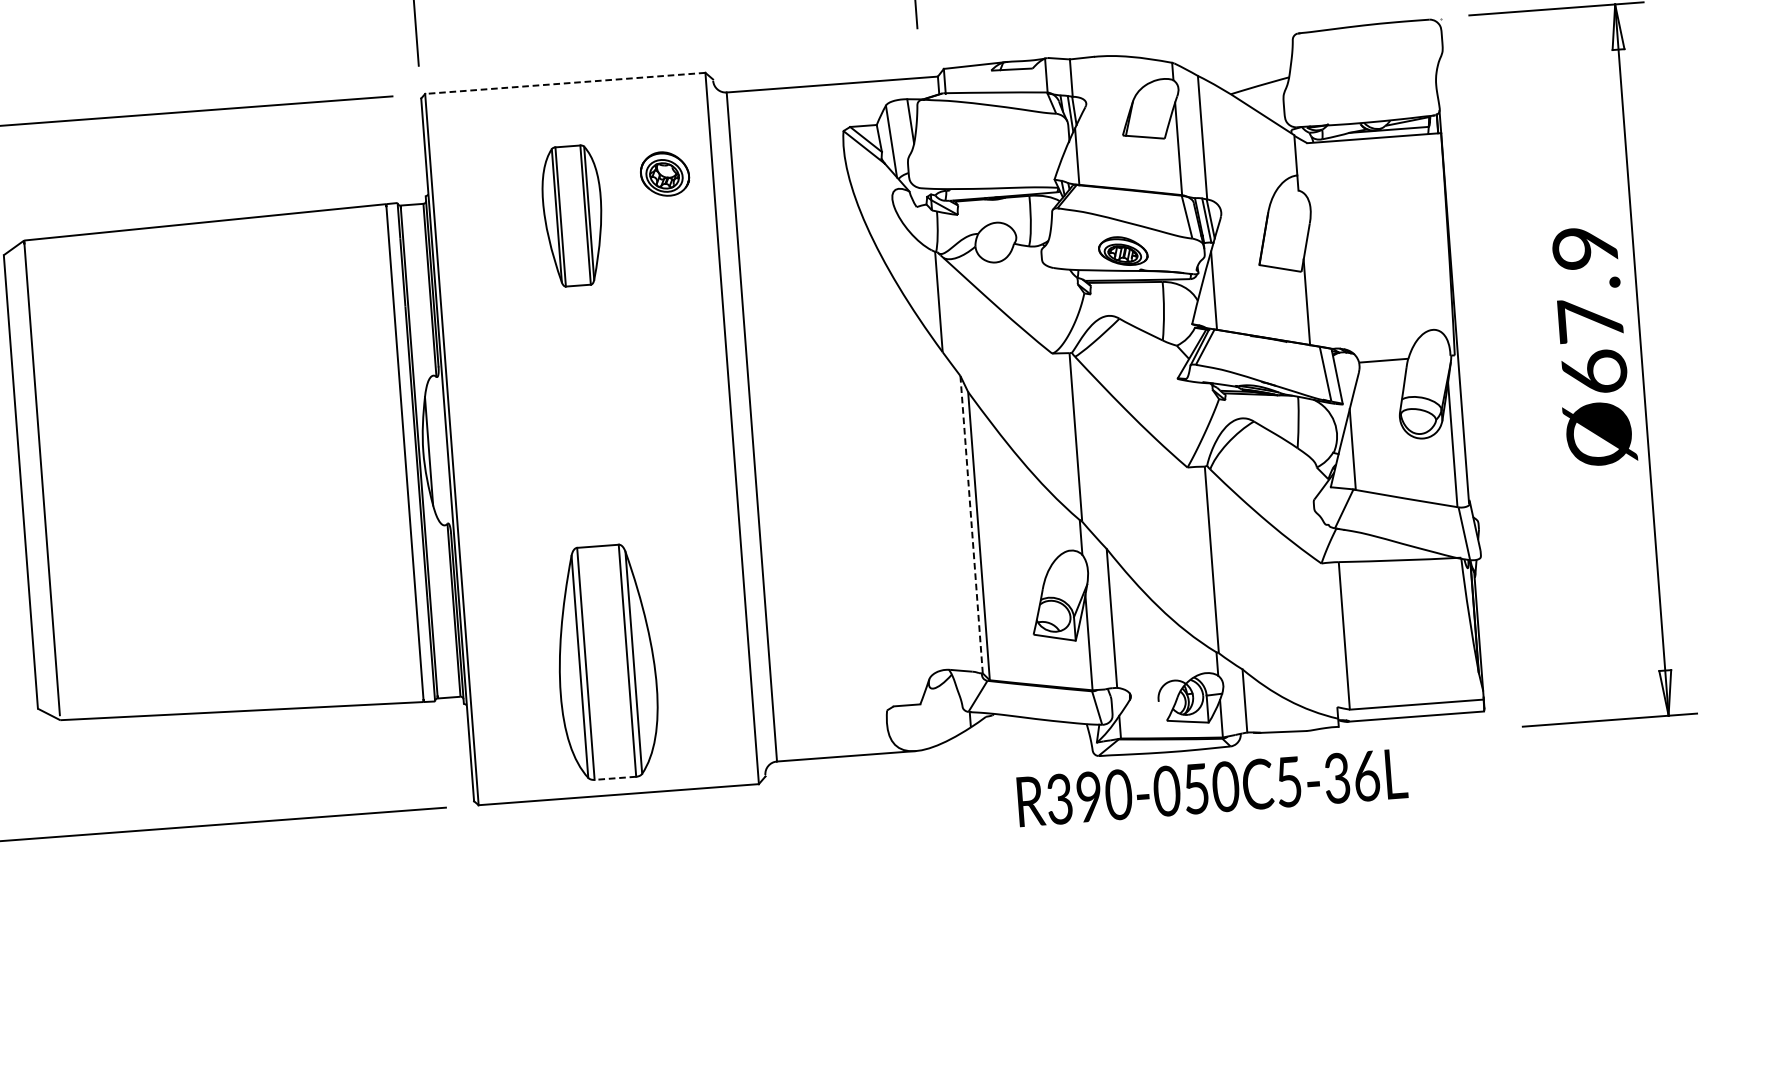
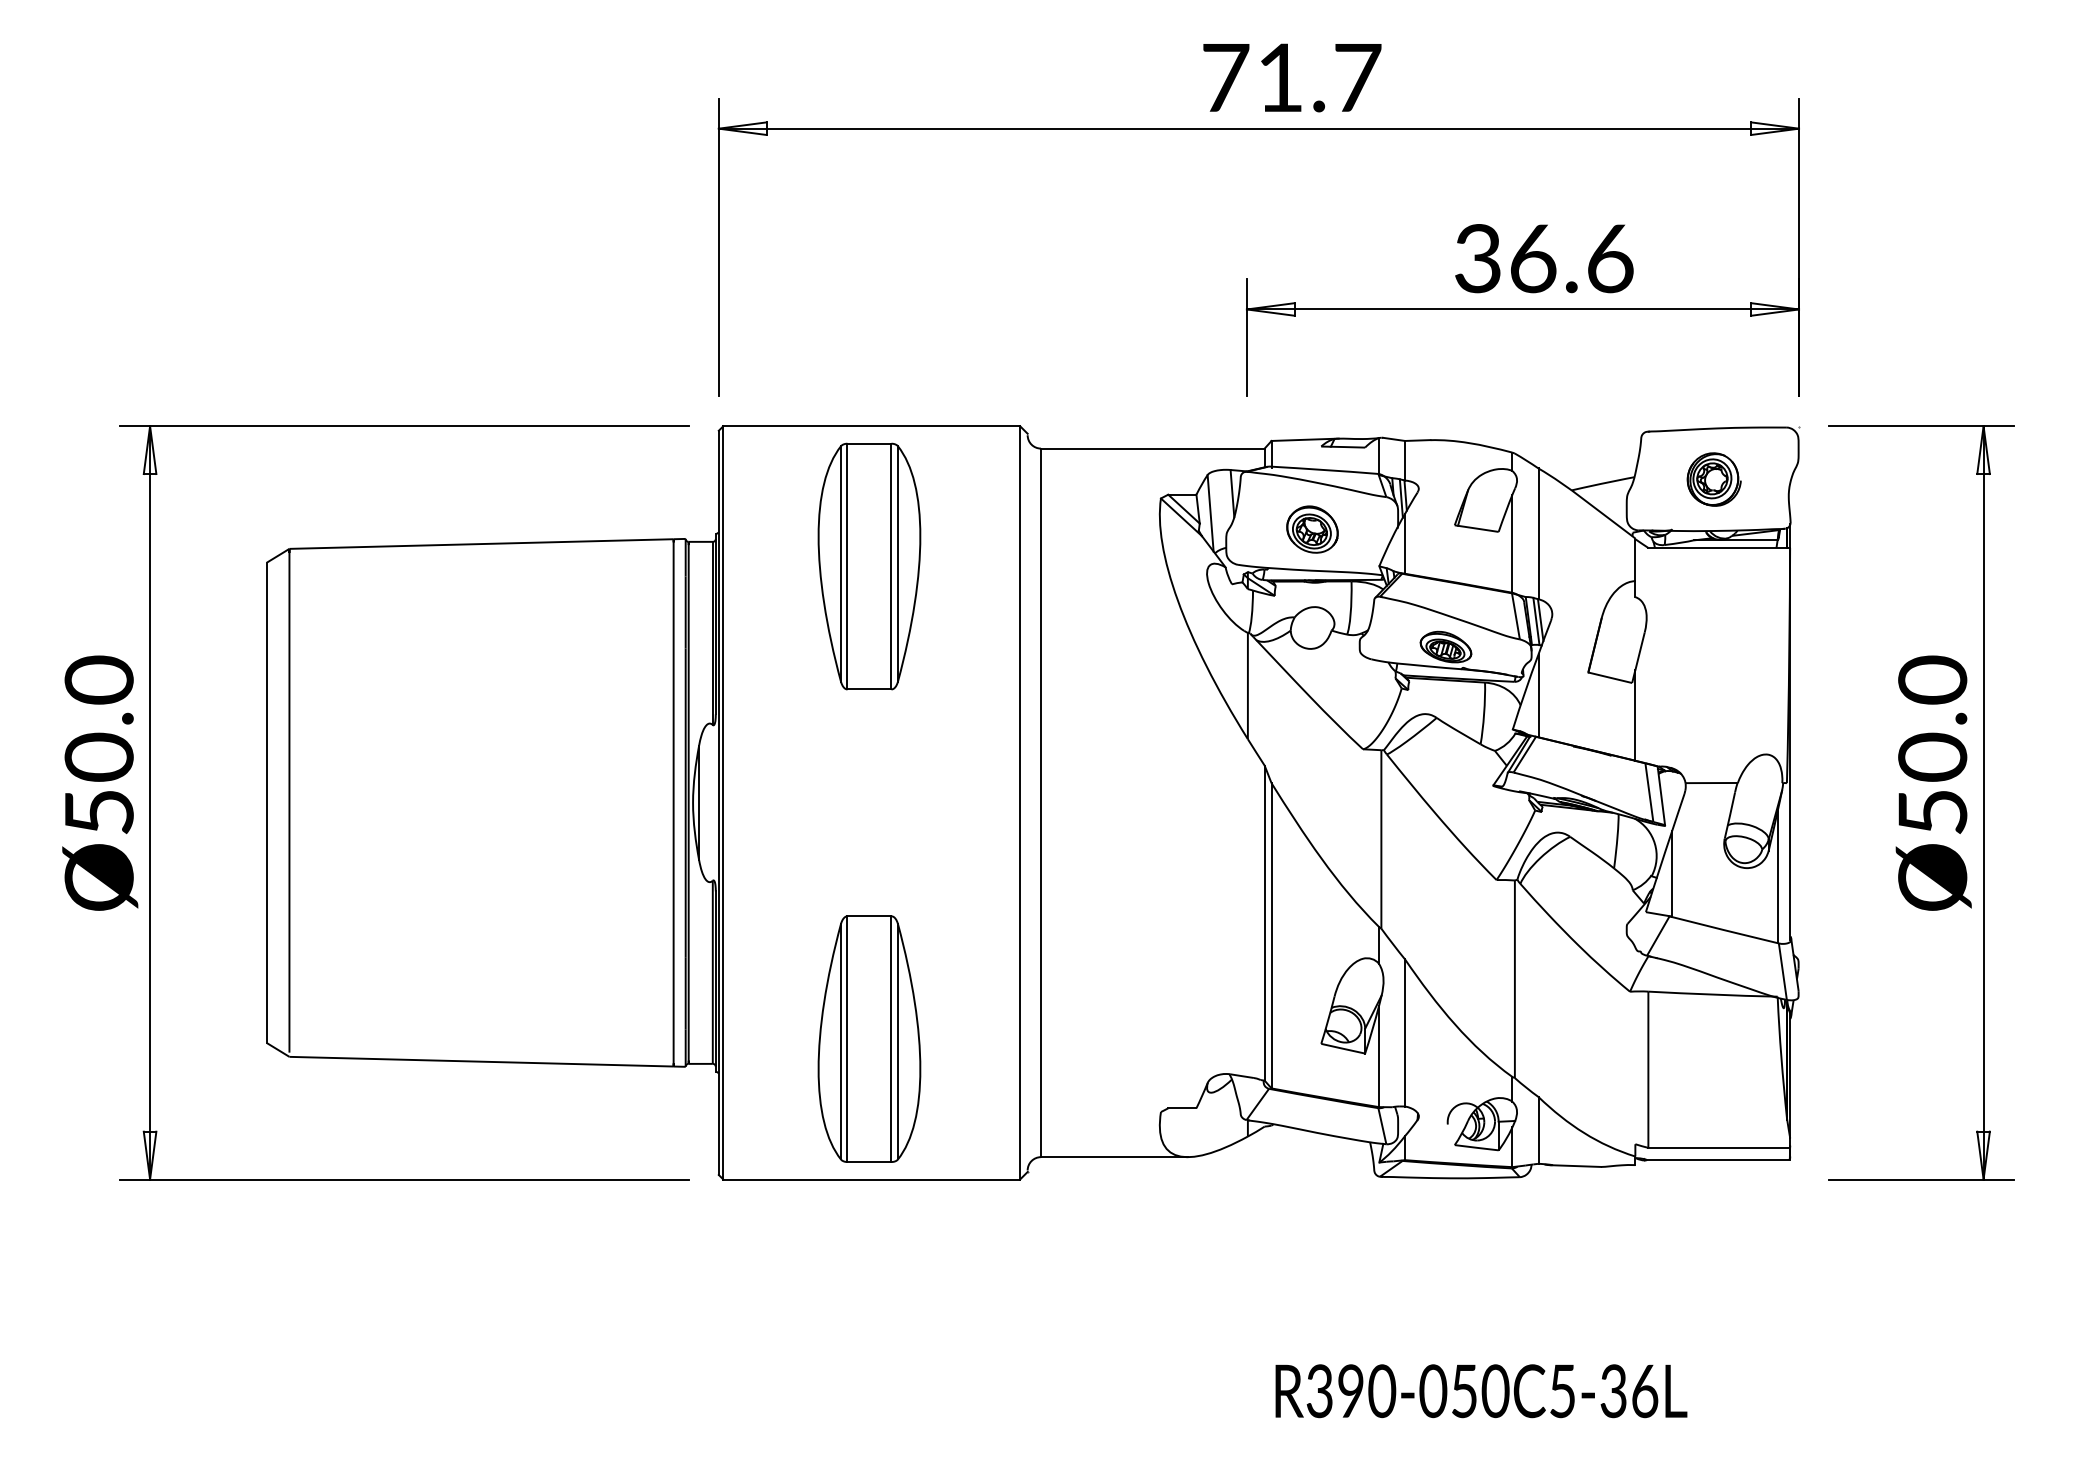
part: (1363, 73) -> (1713, 479), added
line: (565, 83) -> (871, 426), dashed -> solid
part: (664, 173) -> (1312, 529), moved
part: (573, 216) -> (869, 566), size x1.67
text: (1589, 308) -> (1932, 744), Ø67.9 -> Ø50.0
line: (971, 525) -> (1264, 923), dashed -> solid
line: (614, 778) -> (868, 1162), dashed -> solid
text: (1212, 787) -> (1481, 1391), moved

